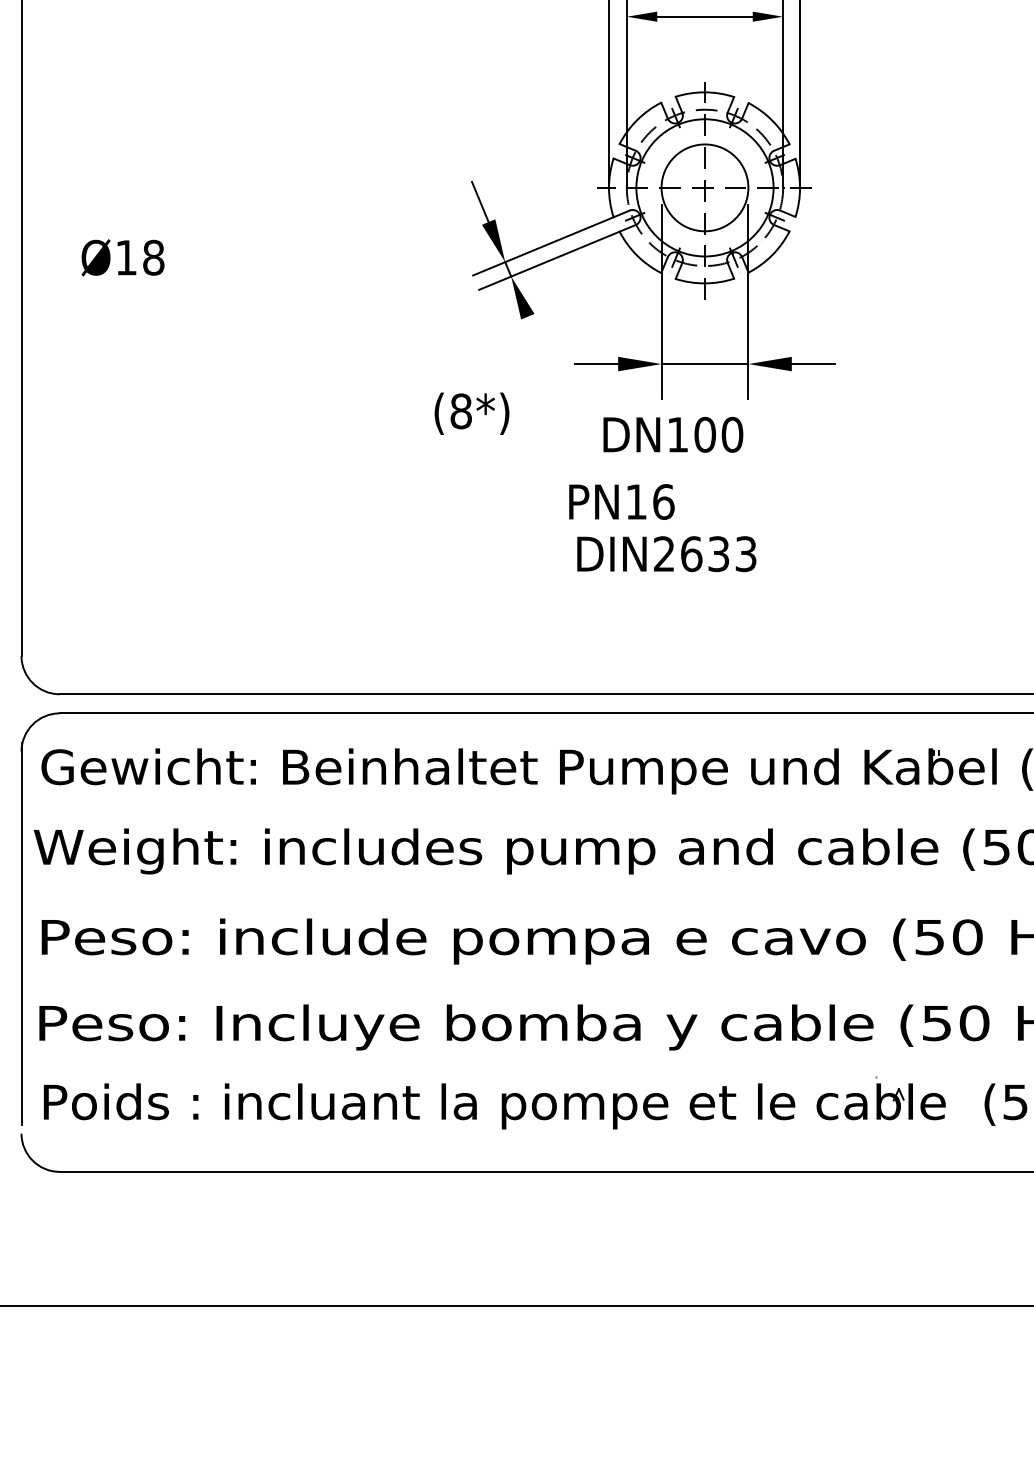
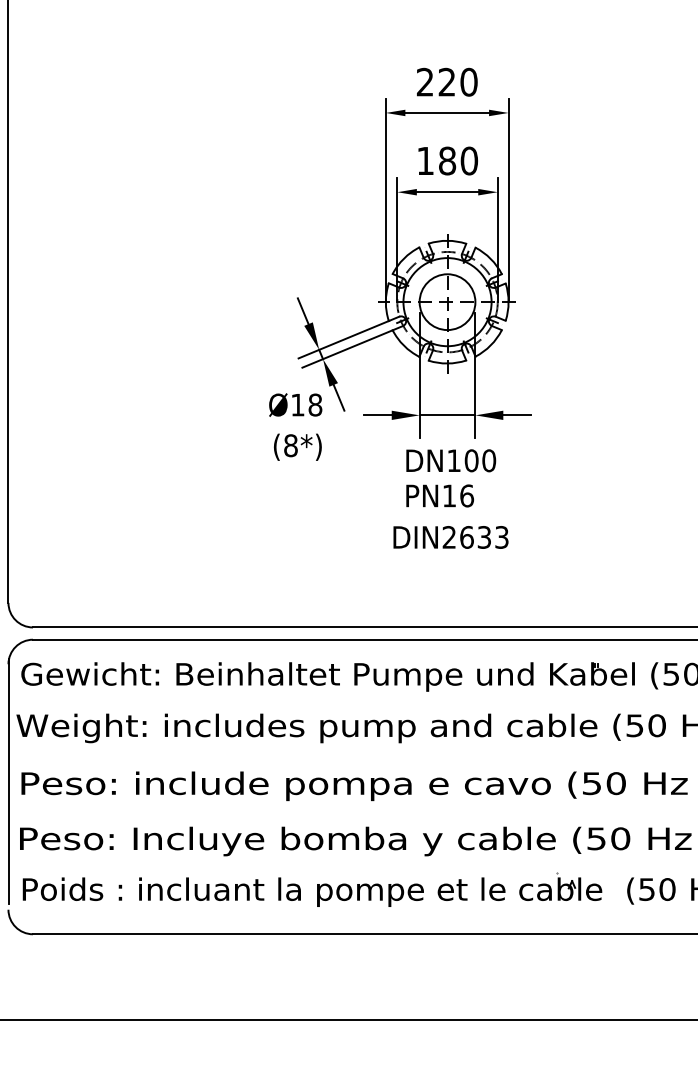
text: (122, 256) -> (295, 404), moved
line: (535, 336) -> (338, 397), added
text: (673, 434) -> (451, 460), moved
text: (620, 501) -> (439, 495), moved
text: (666, 554) -> (450, 537), moved

